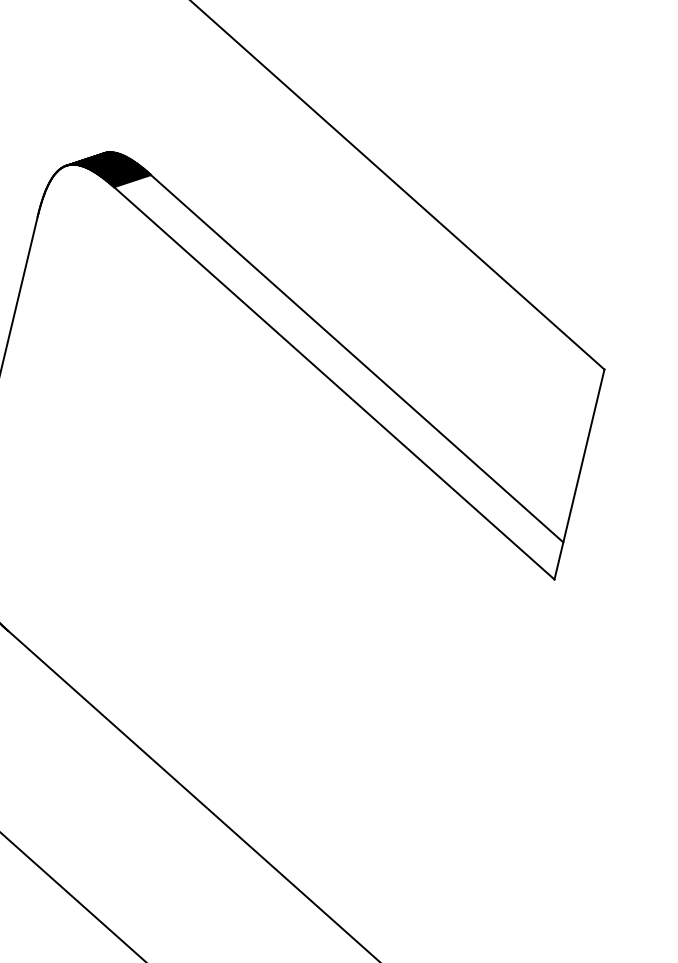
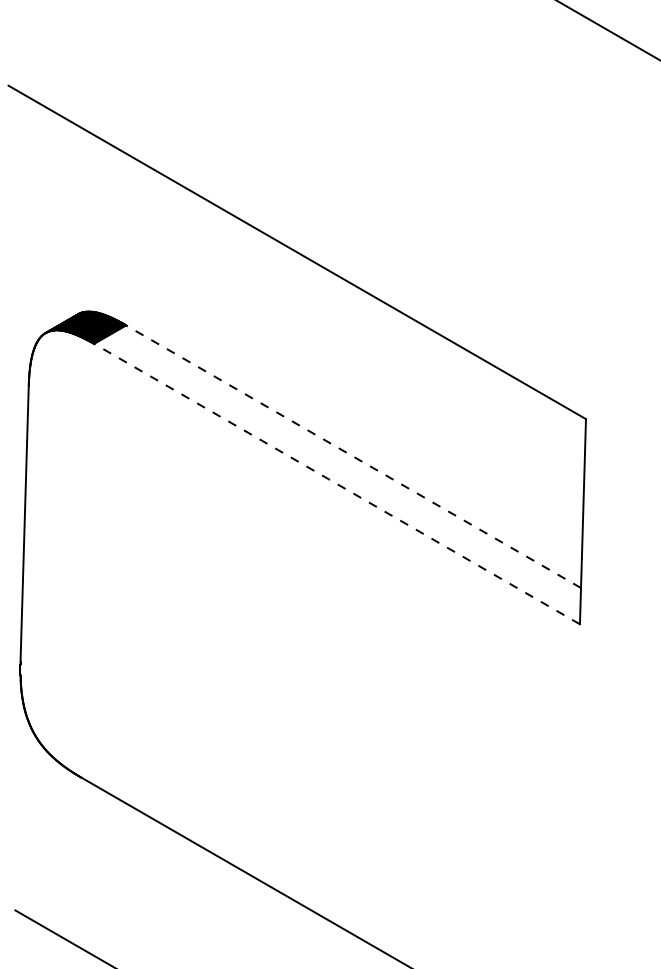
line: (357, 358) -> (353, 456), solid -> dashed
line: (333, 382) -> (336, 483), solid -> dashed

